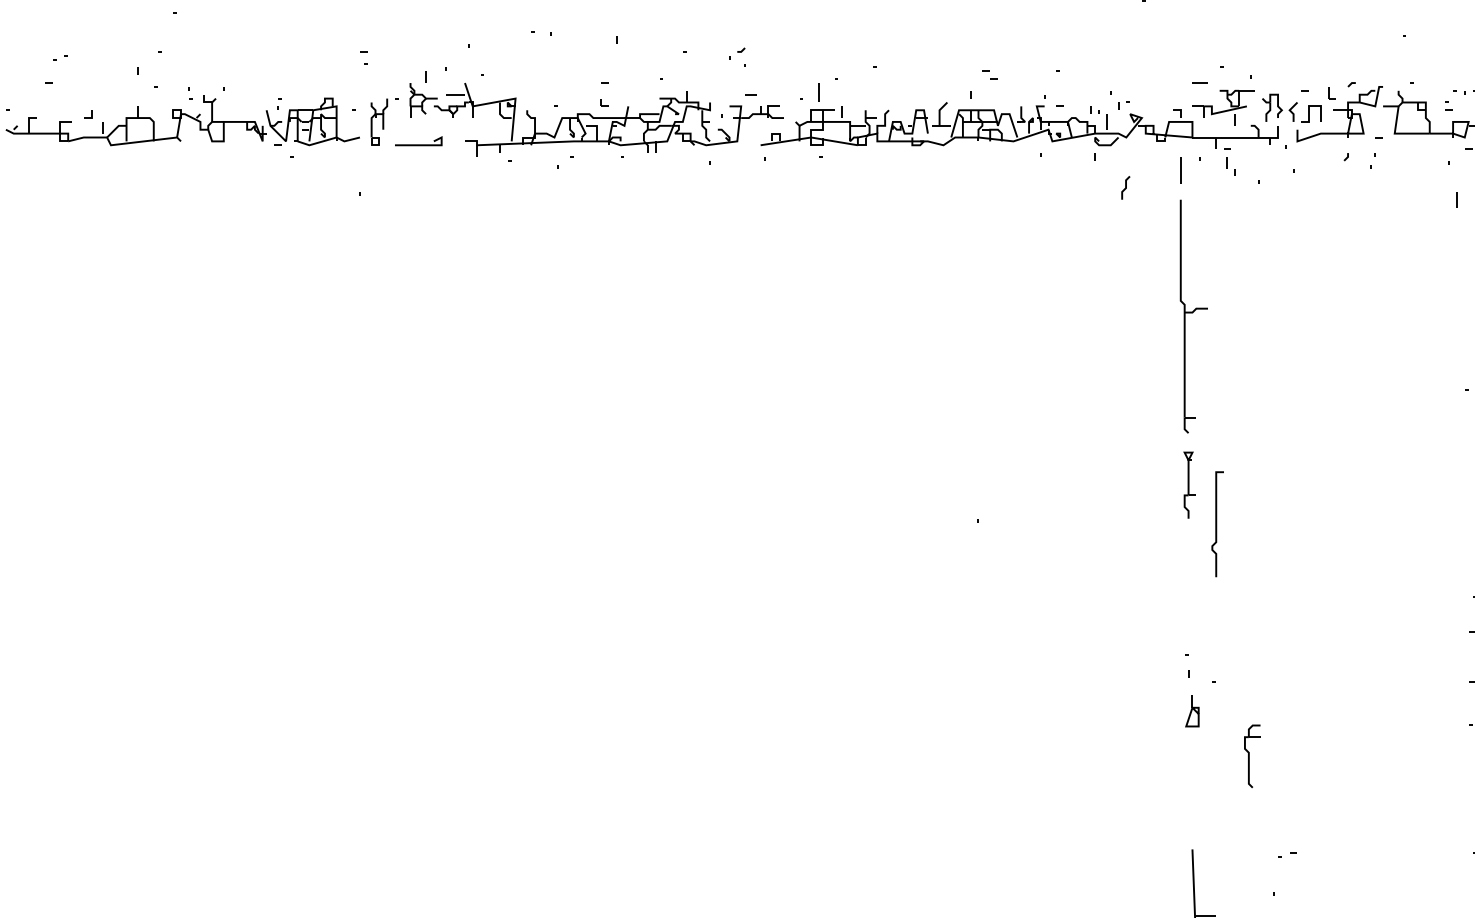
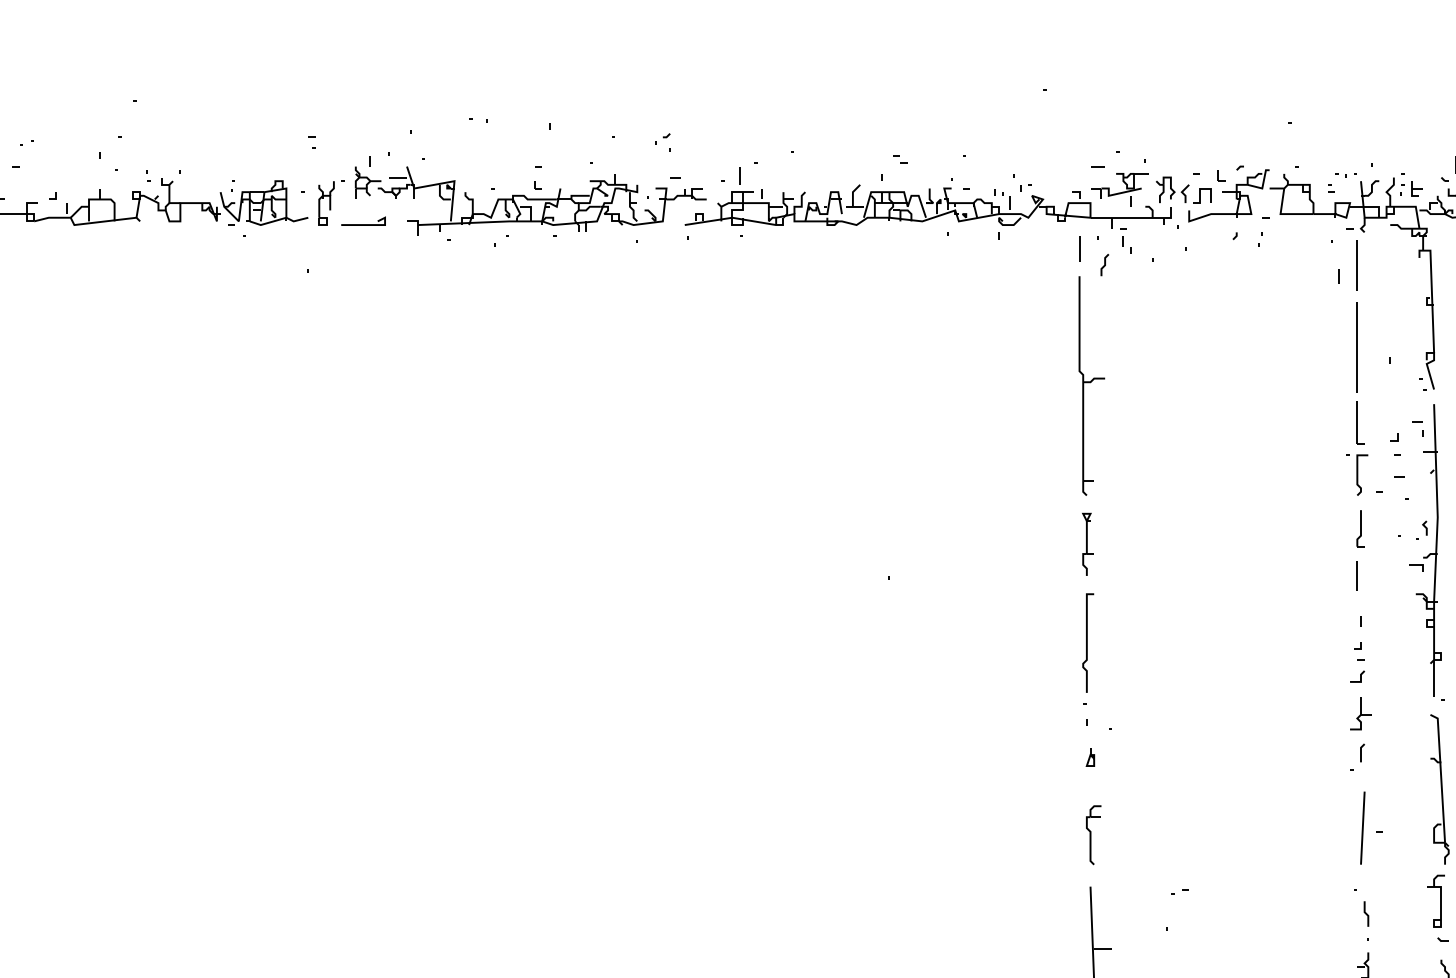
line: (1125, 188) -> (1104, 265), moved
curve: (1216, 523) -> (1087, 642), moved
part: (1192, 711) -> (1090, 757), size x0.62
part: (1252, 756) -> (1093, 835), moved

